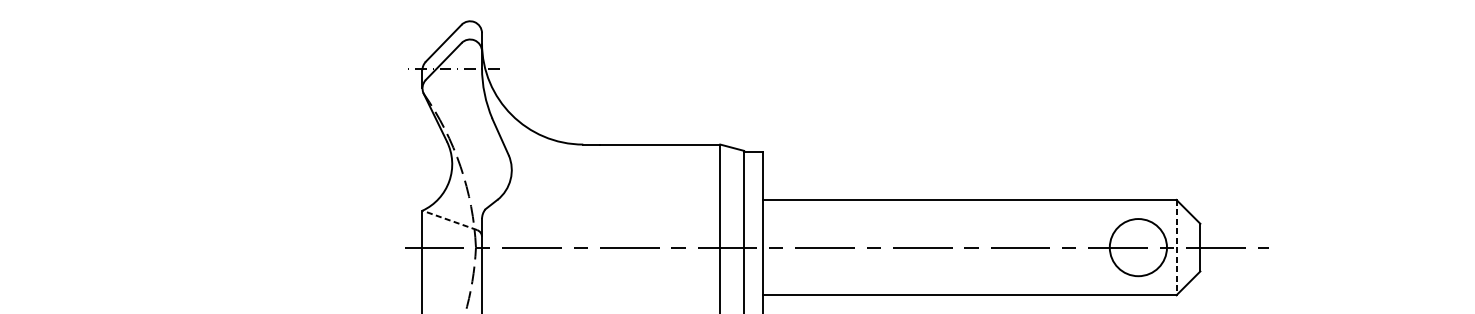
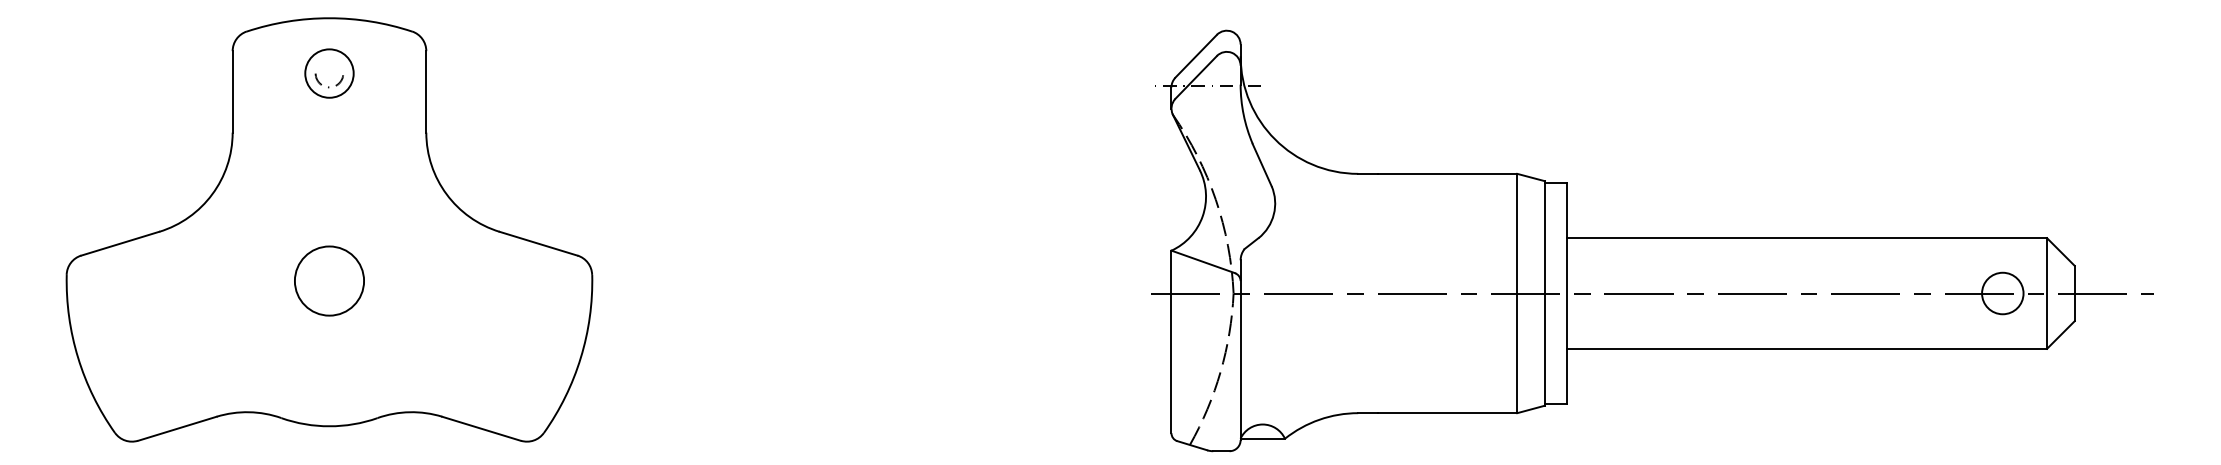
line: (450, 220) -> (1203, 261), dashed -> solid
circle: (1138, 247) -> (2002, 293), size x0.62
line: (1176, 248) -> (2047, 294), dashed -> solid

